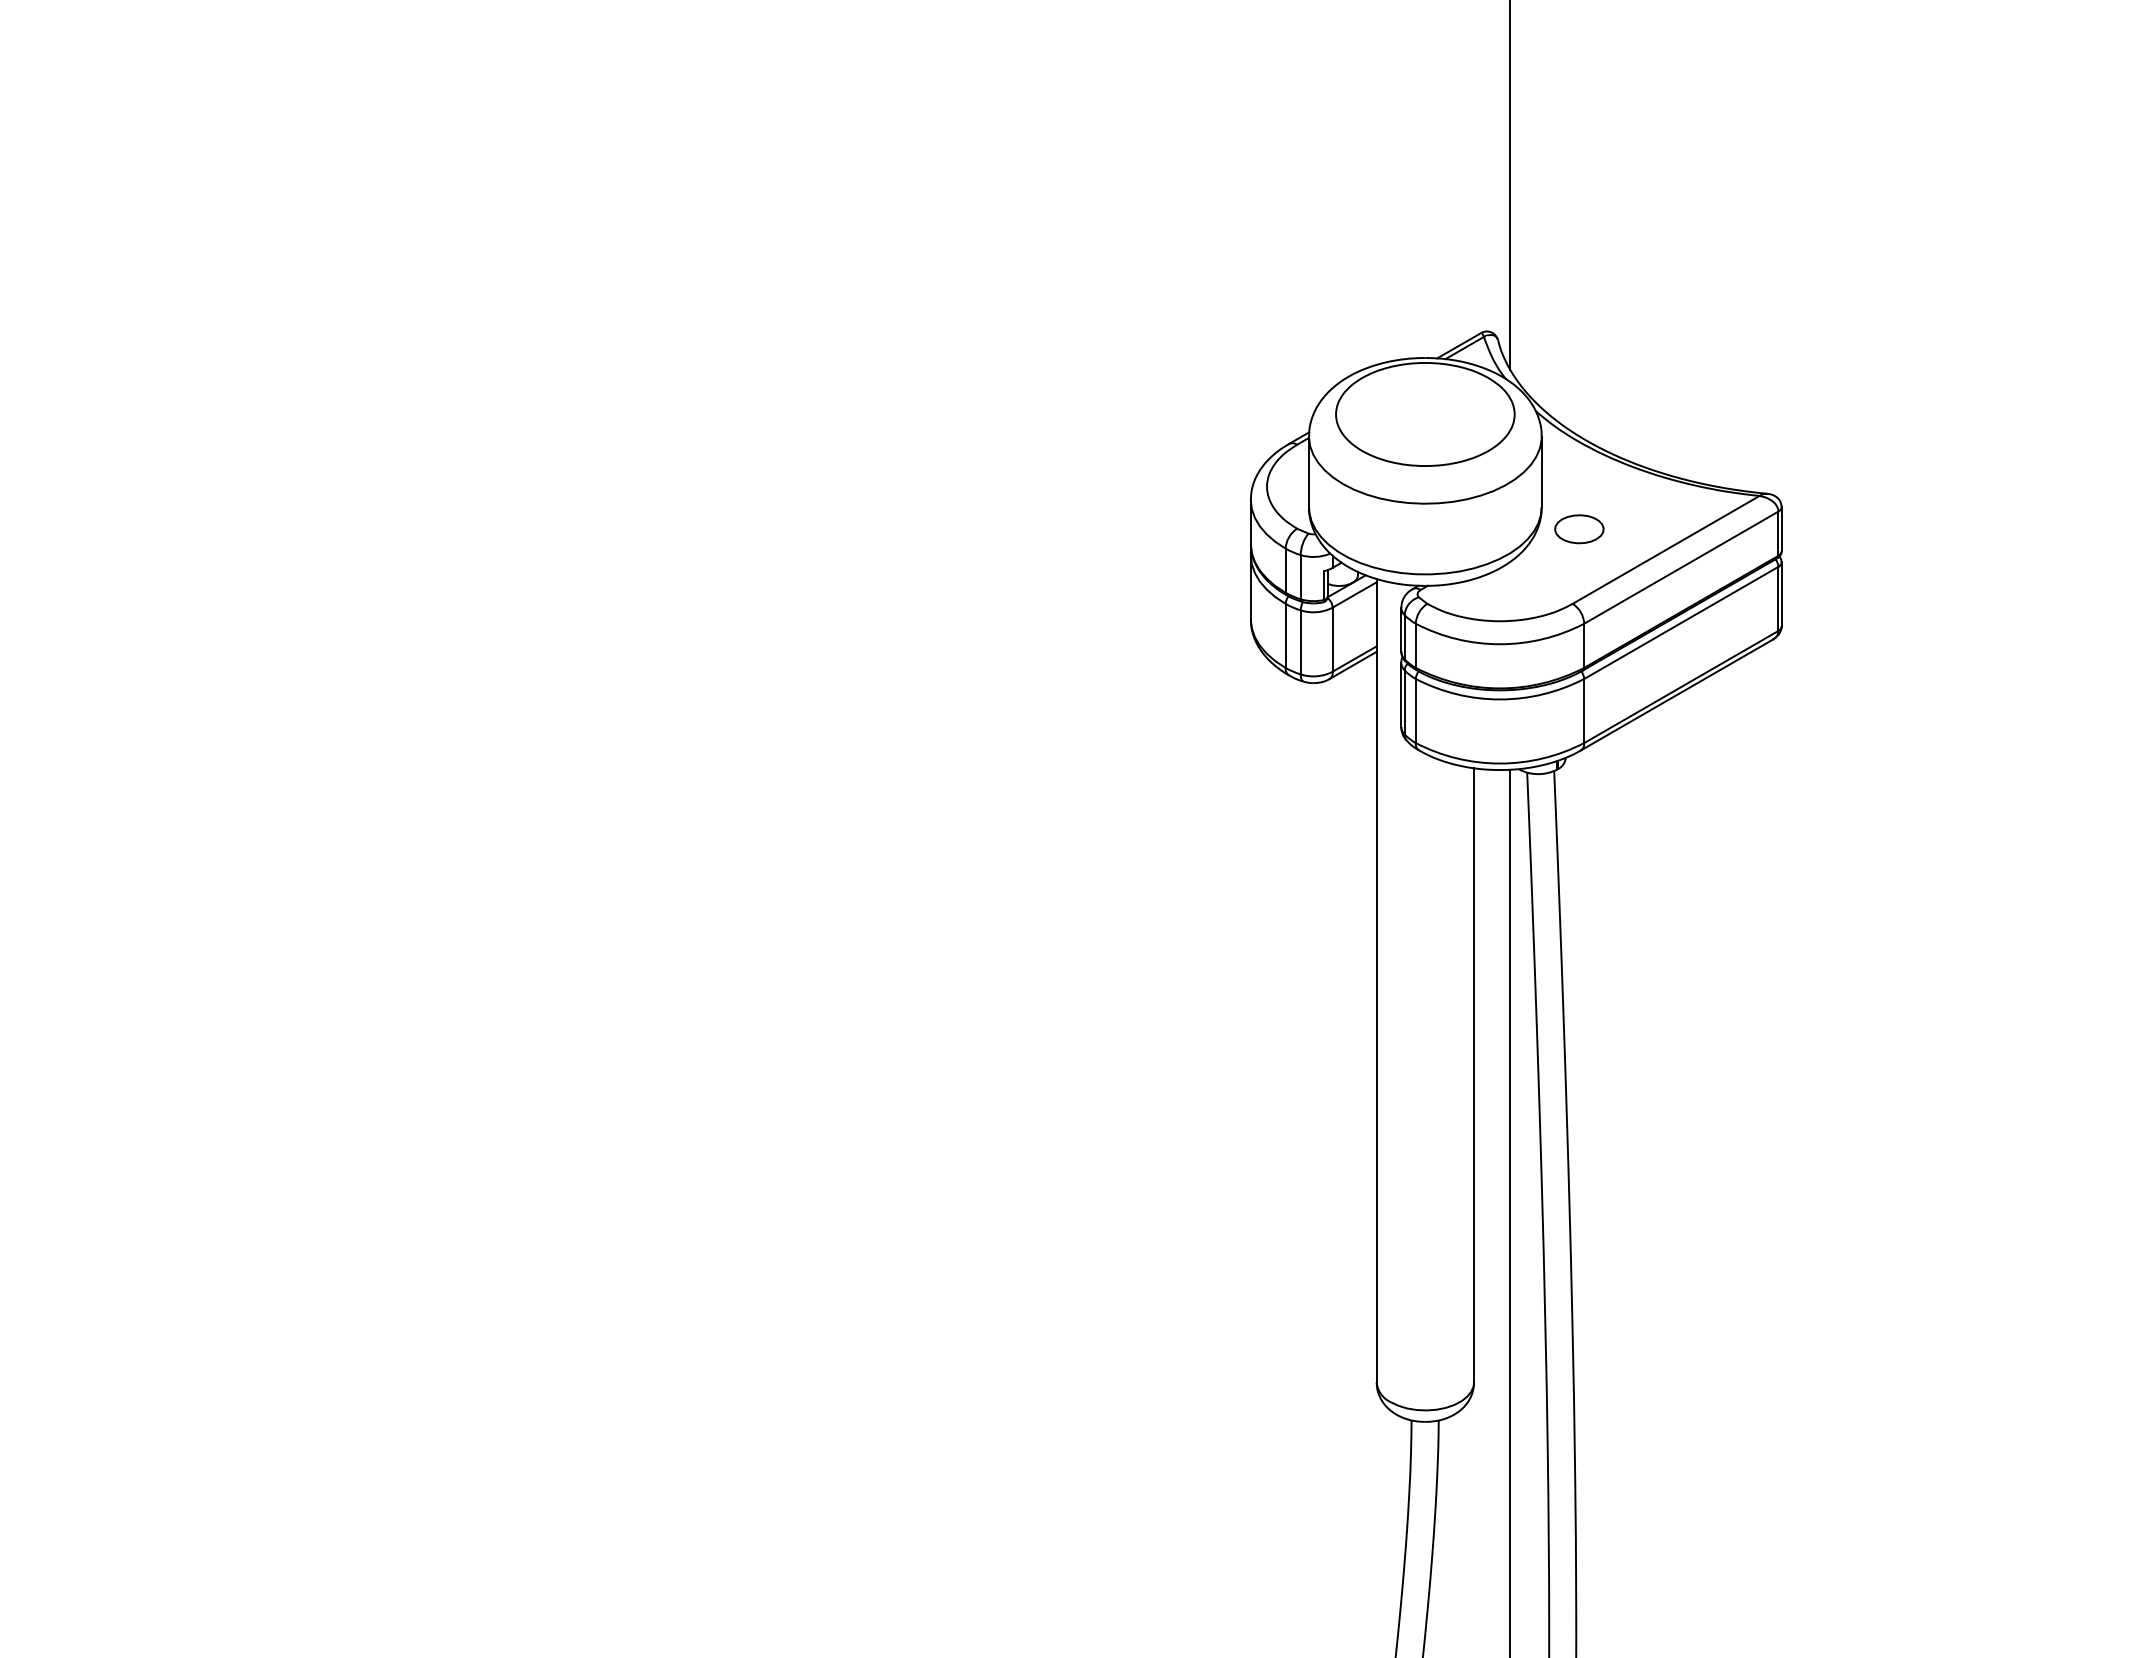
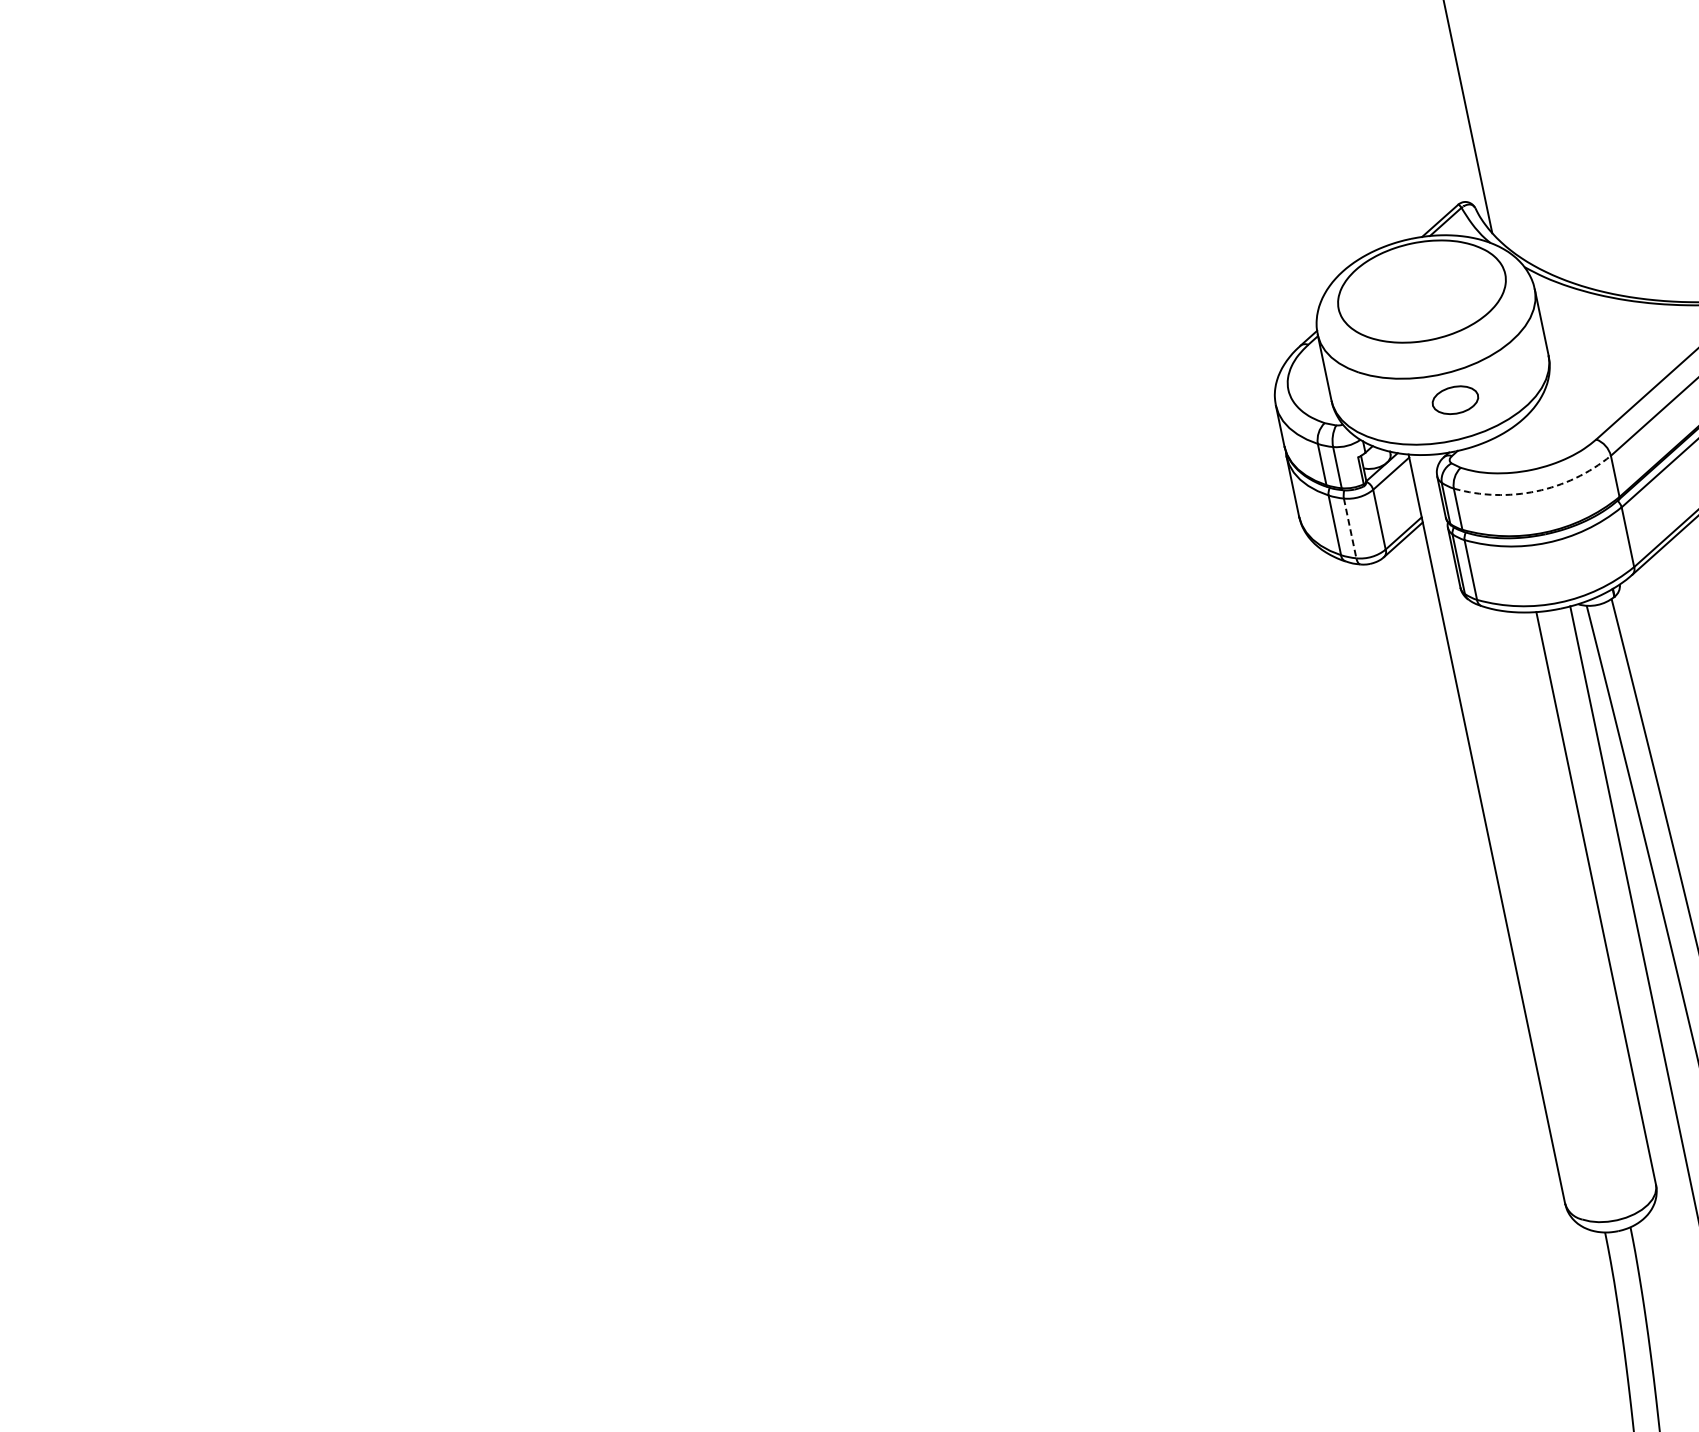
part: (1579, 529) -> (1455, 400), moved
line: (1300, 642) -> (1349, 528), solid -> dashed
arc: (1500, 644) -> (1536, 491), solid -> dashed

